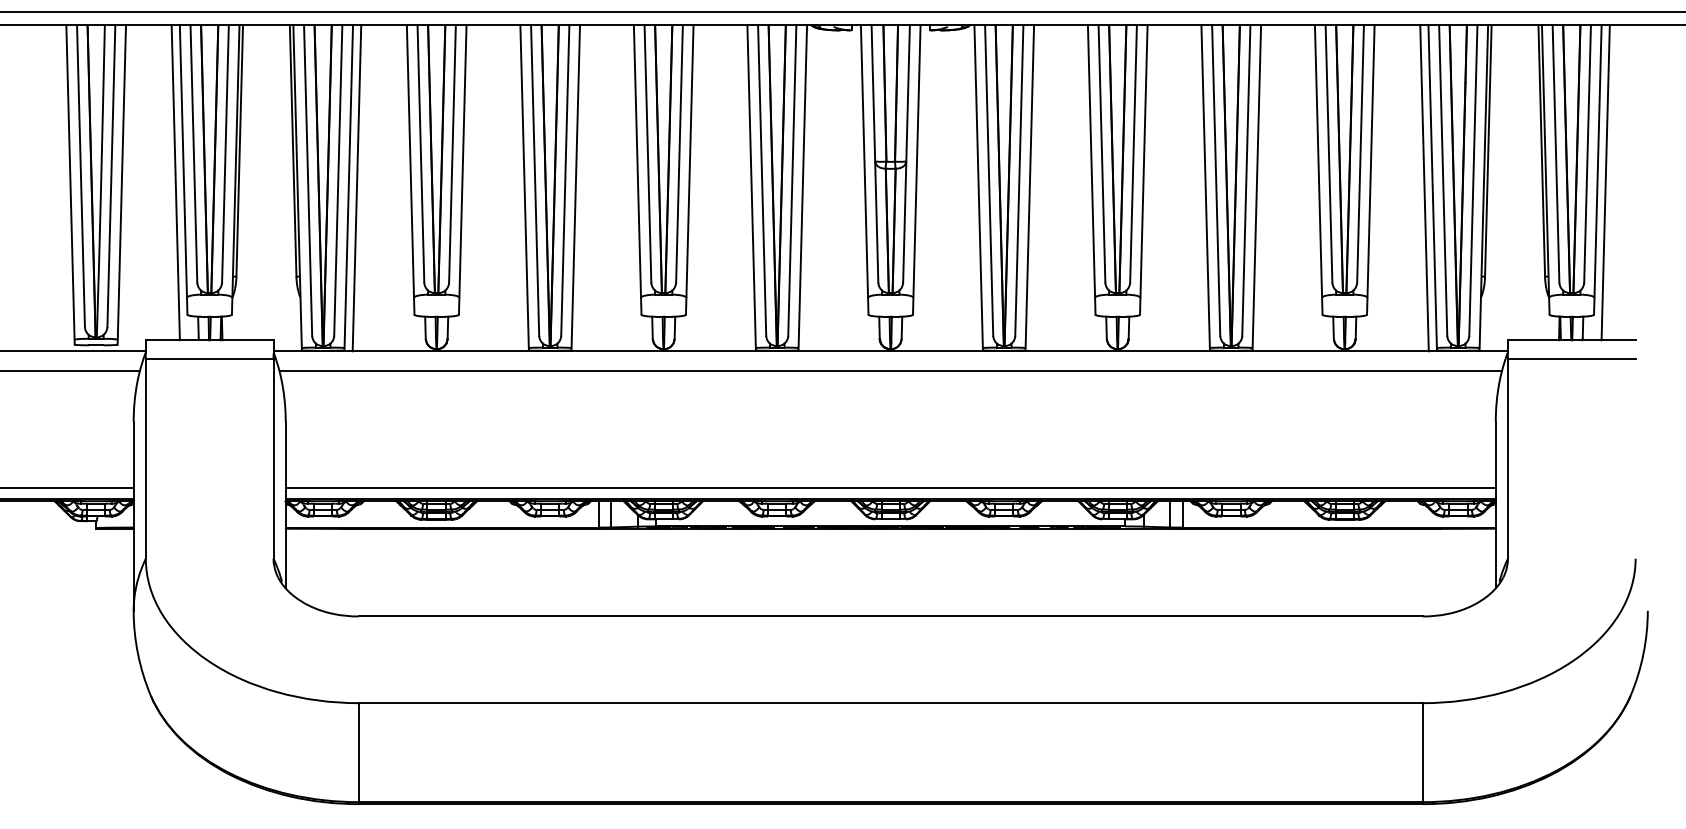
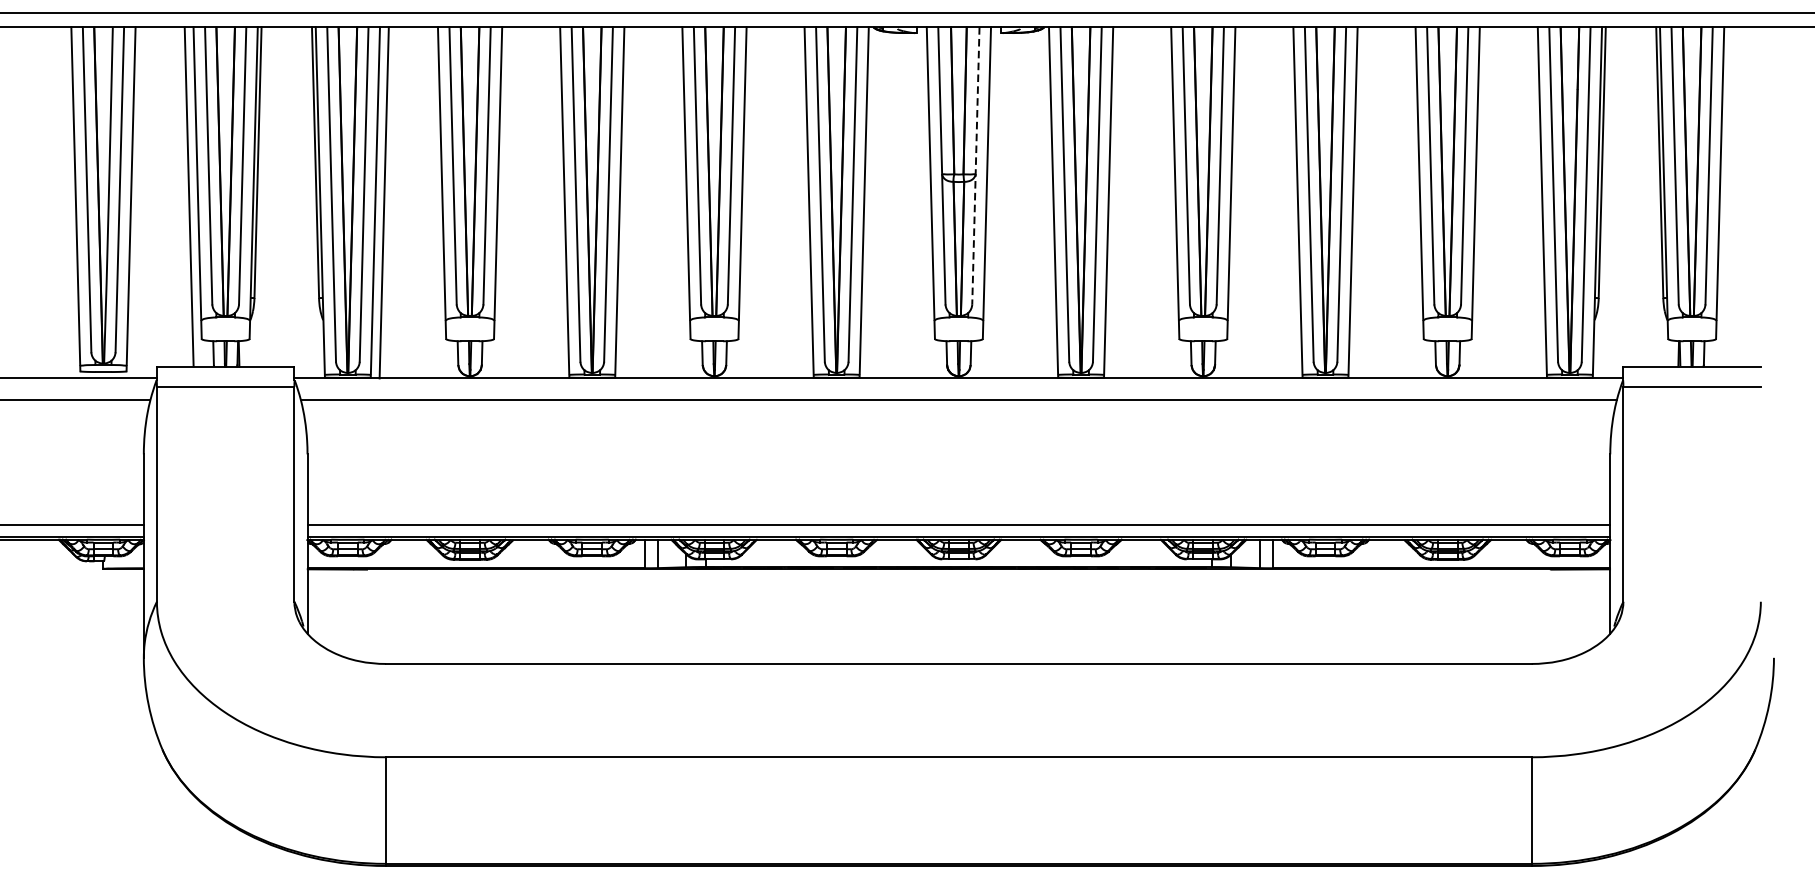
line: (906, 153) -> (975, 165), solid -> dashed
line: (1605, 182) -> (1728, 196), removed
line: (1424, 187) -> (1533, 202), removed

